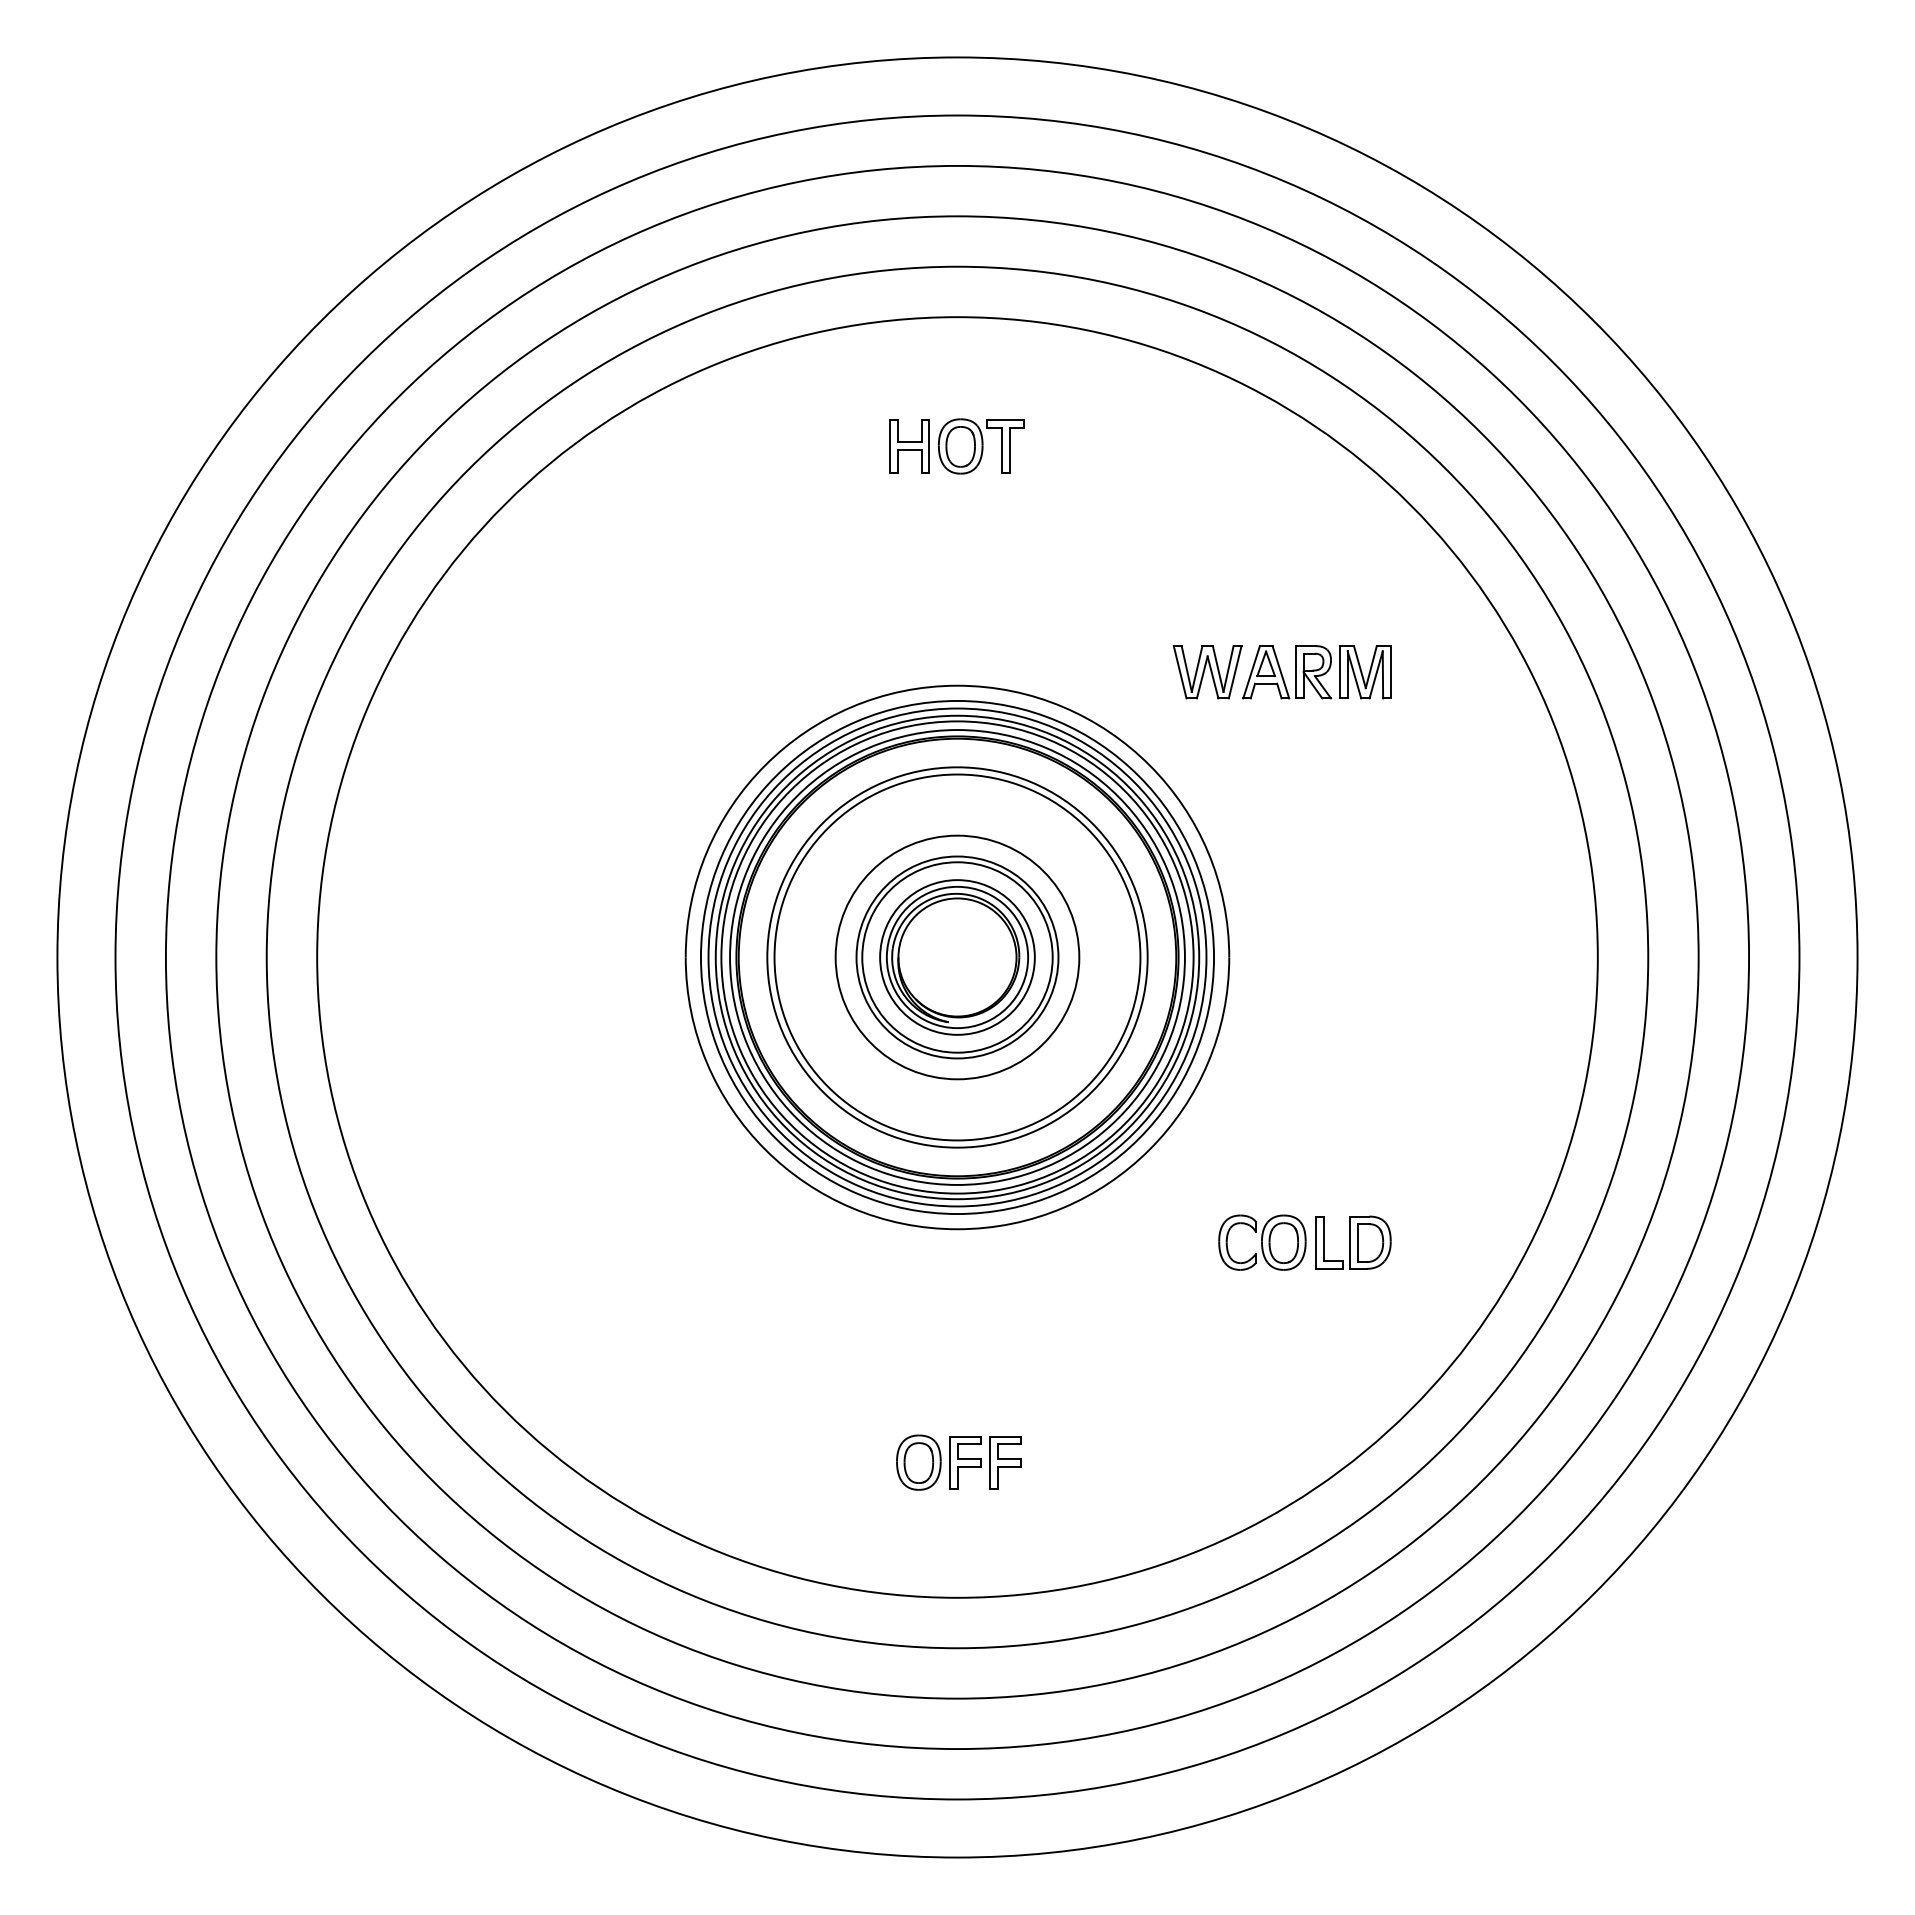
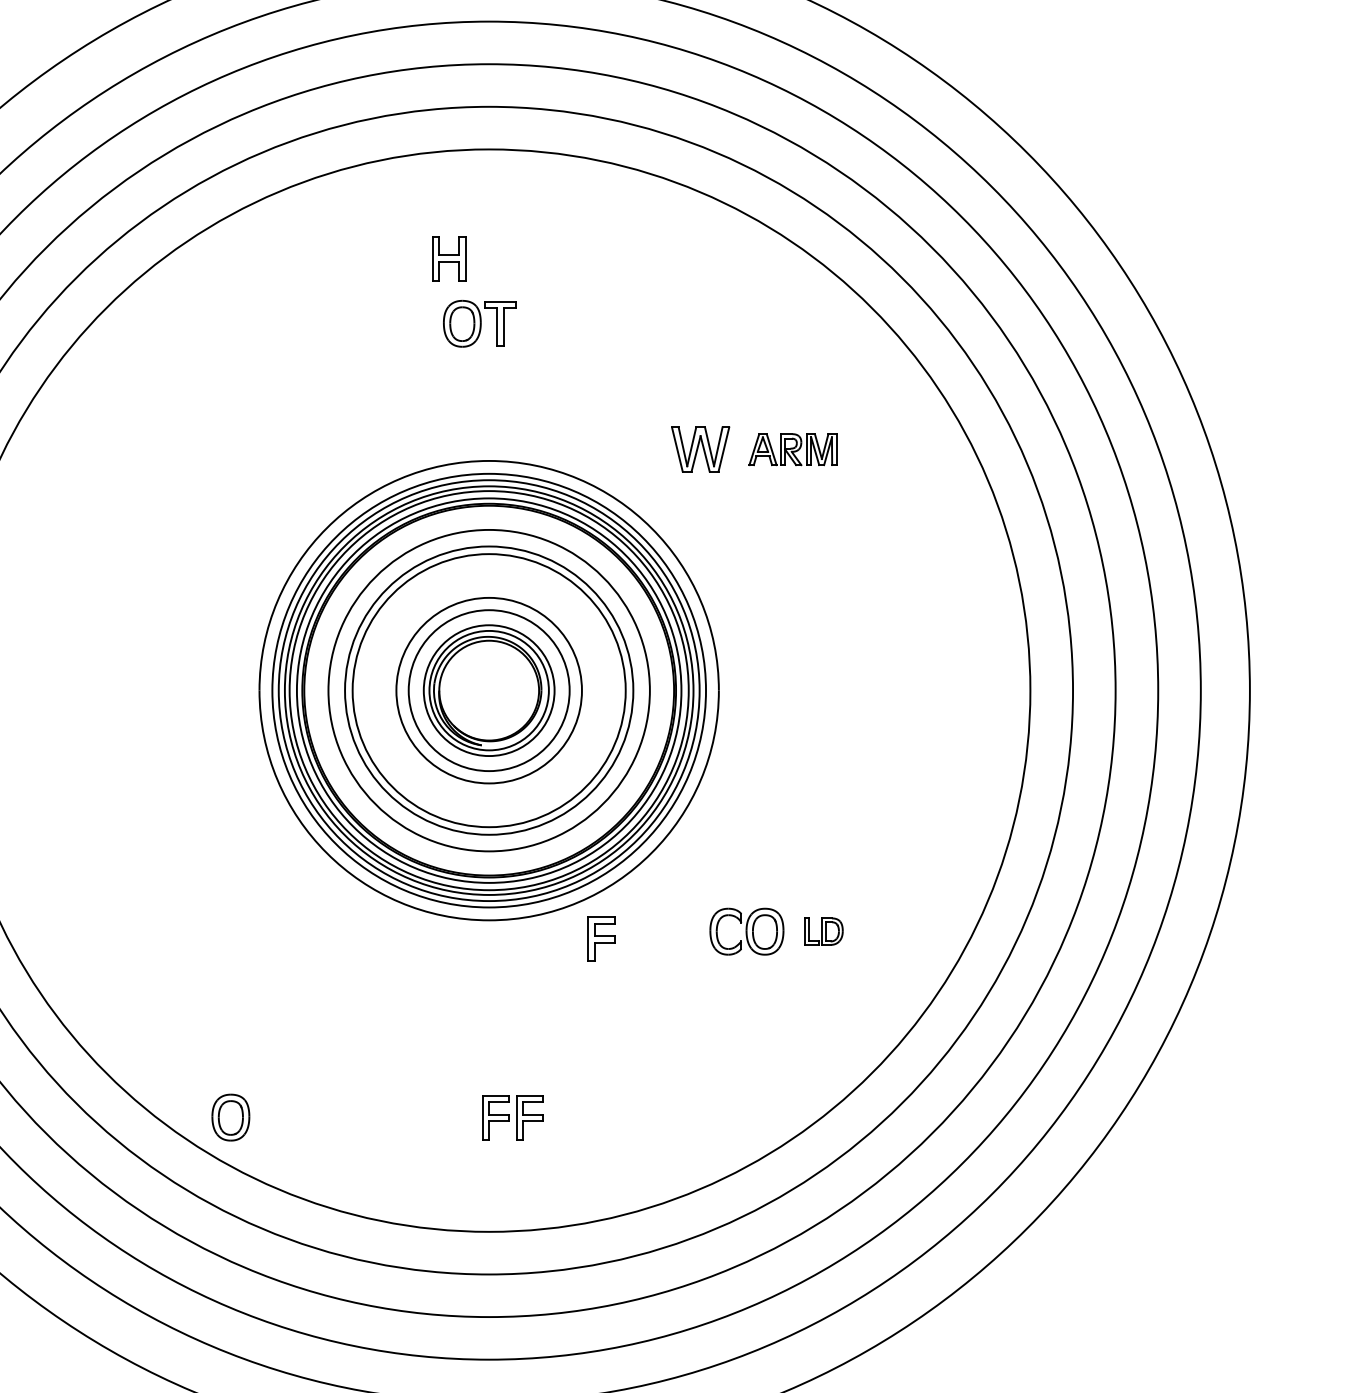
part: (981, 446) -> (479, 323), moved
part: (1316, 672) -> (792, 449), size x0.7
circle: (957, 957) -> (489, 690), size x0.6
circle: (957, 957) -> (489, 690), size x1.4
circle: (957, 957) -> (489, 690), size x1.6
part: (1353, 1242) -> (823, 931), size x0.6
part: (1090, 1251) -> (601, 939), added
part: (918, 1462) -> (230, 1117), moved

